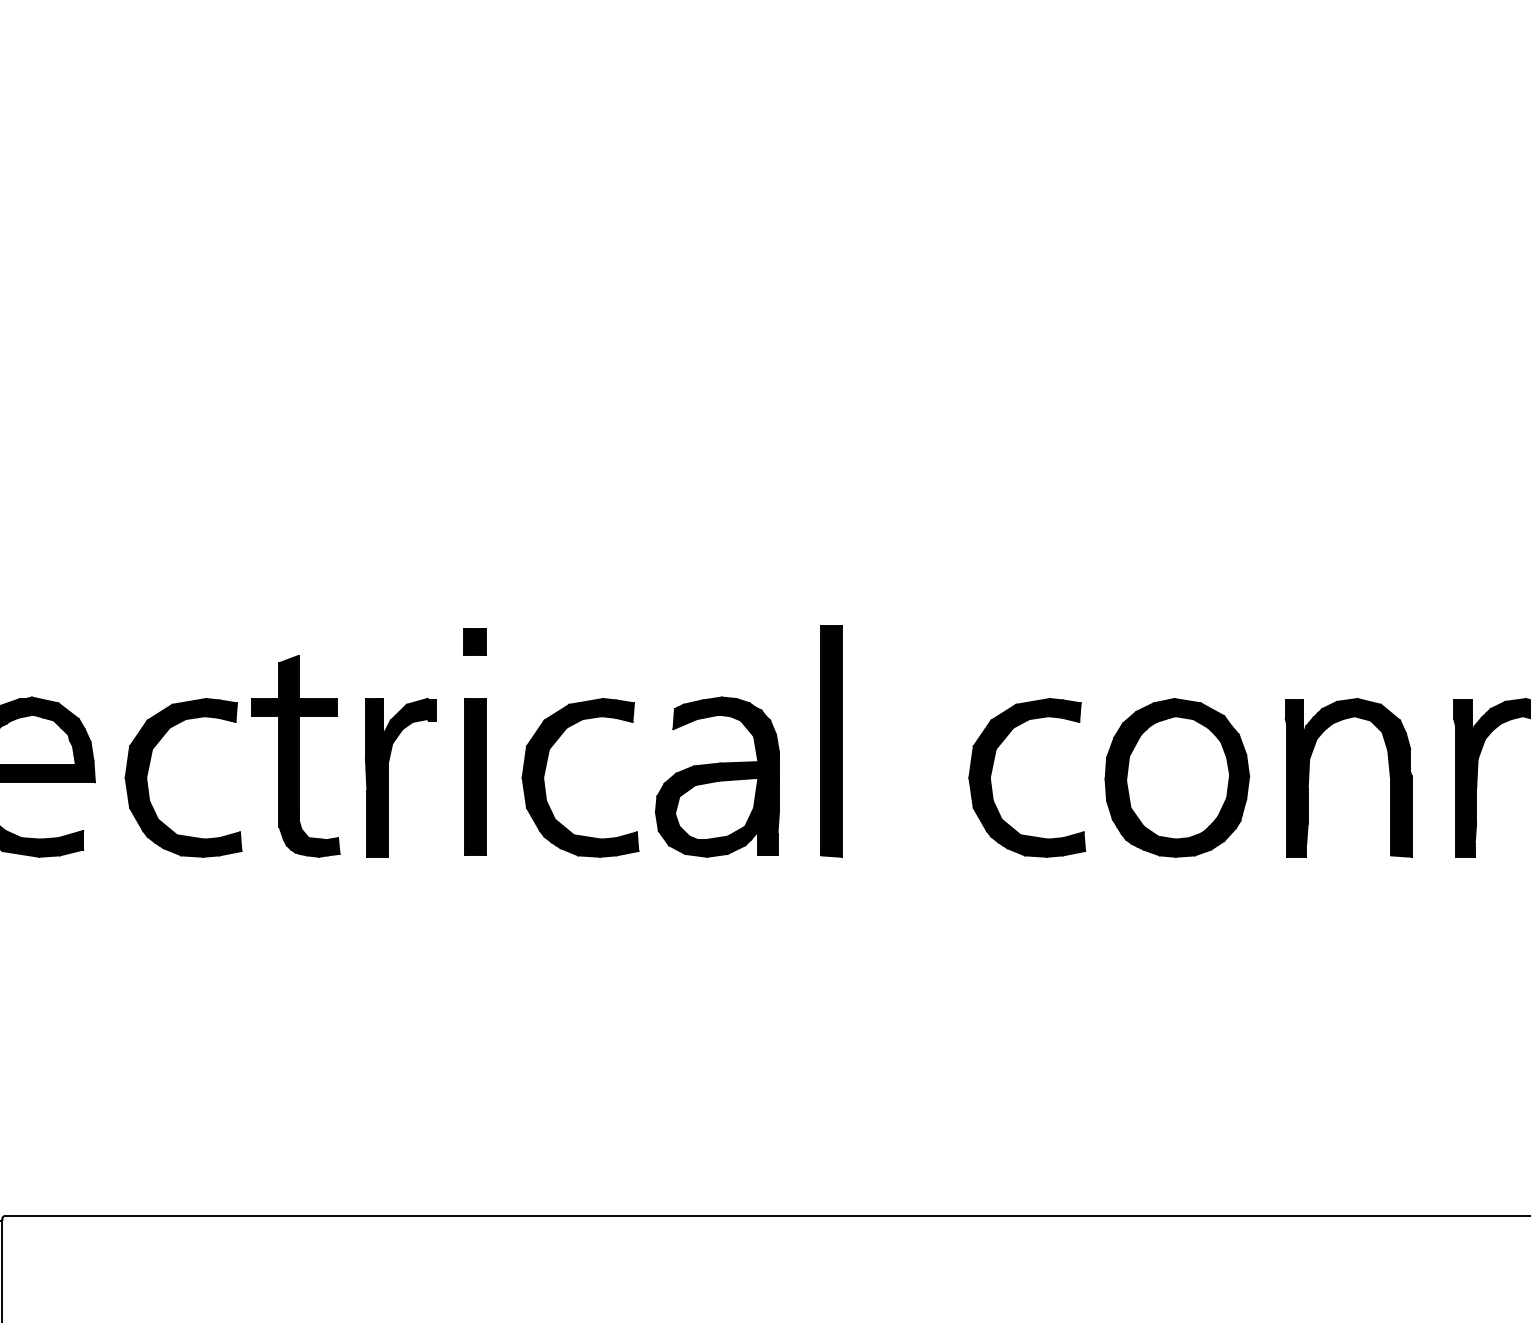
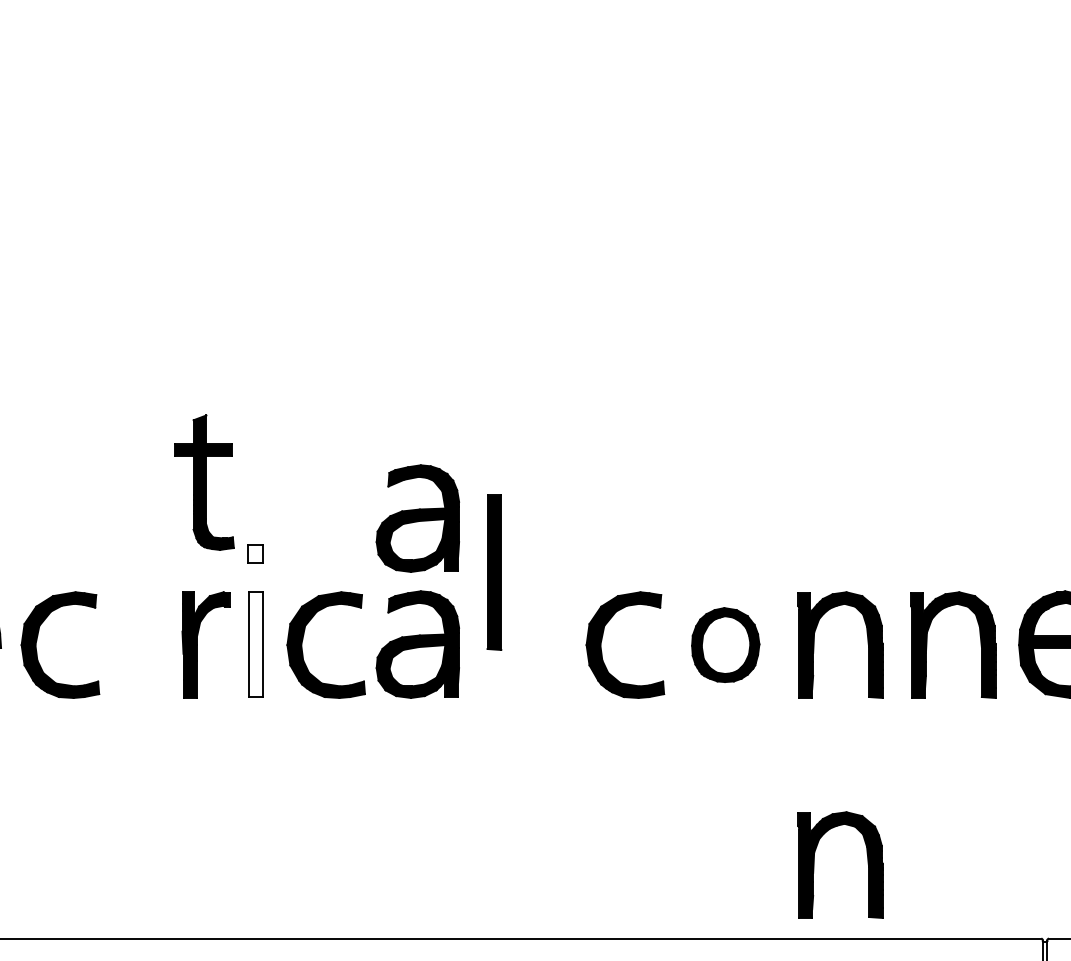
part: (716, 588) -> (417, 518), added
fill: (474, 641) -> (255, 553), removed
part: (831, 741) -> (494, 572), moved
part: (295, 756) -> (204, 482), moved
fill: (474, 776) -> (255, 644), removed
part: (1176, 776) -> (725, 644), size x0.7
part: (1309, 1105) -> (814, 864), added

